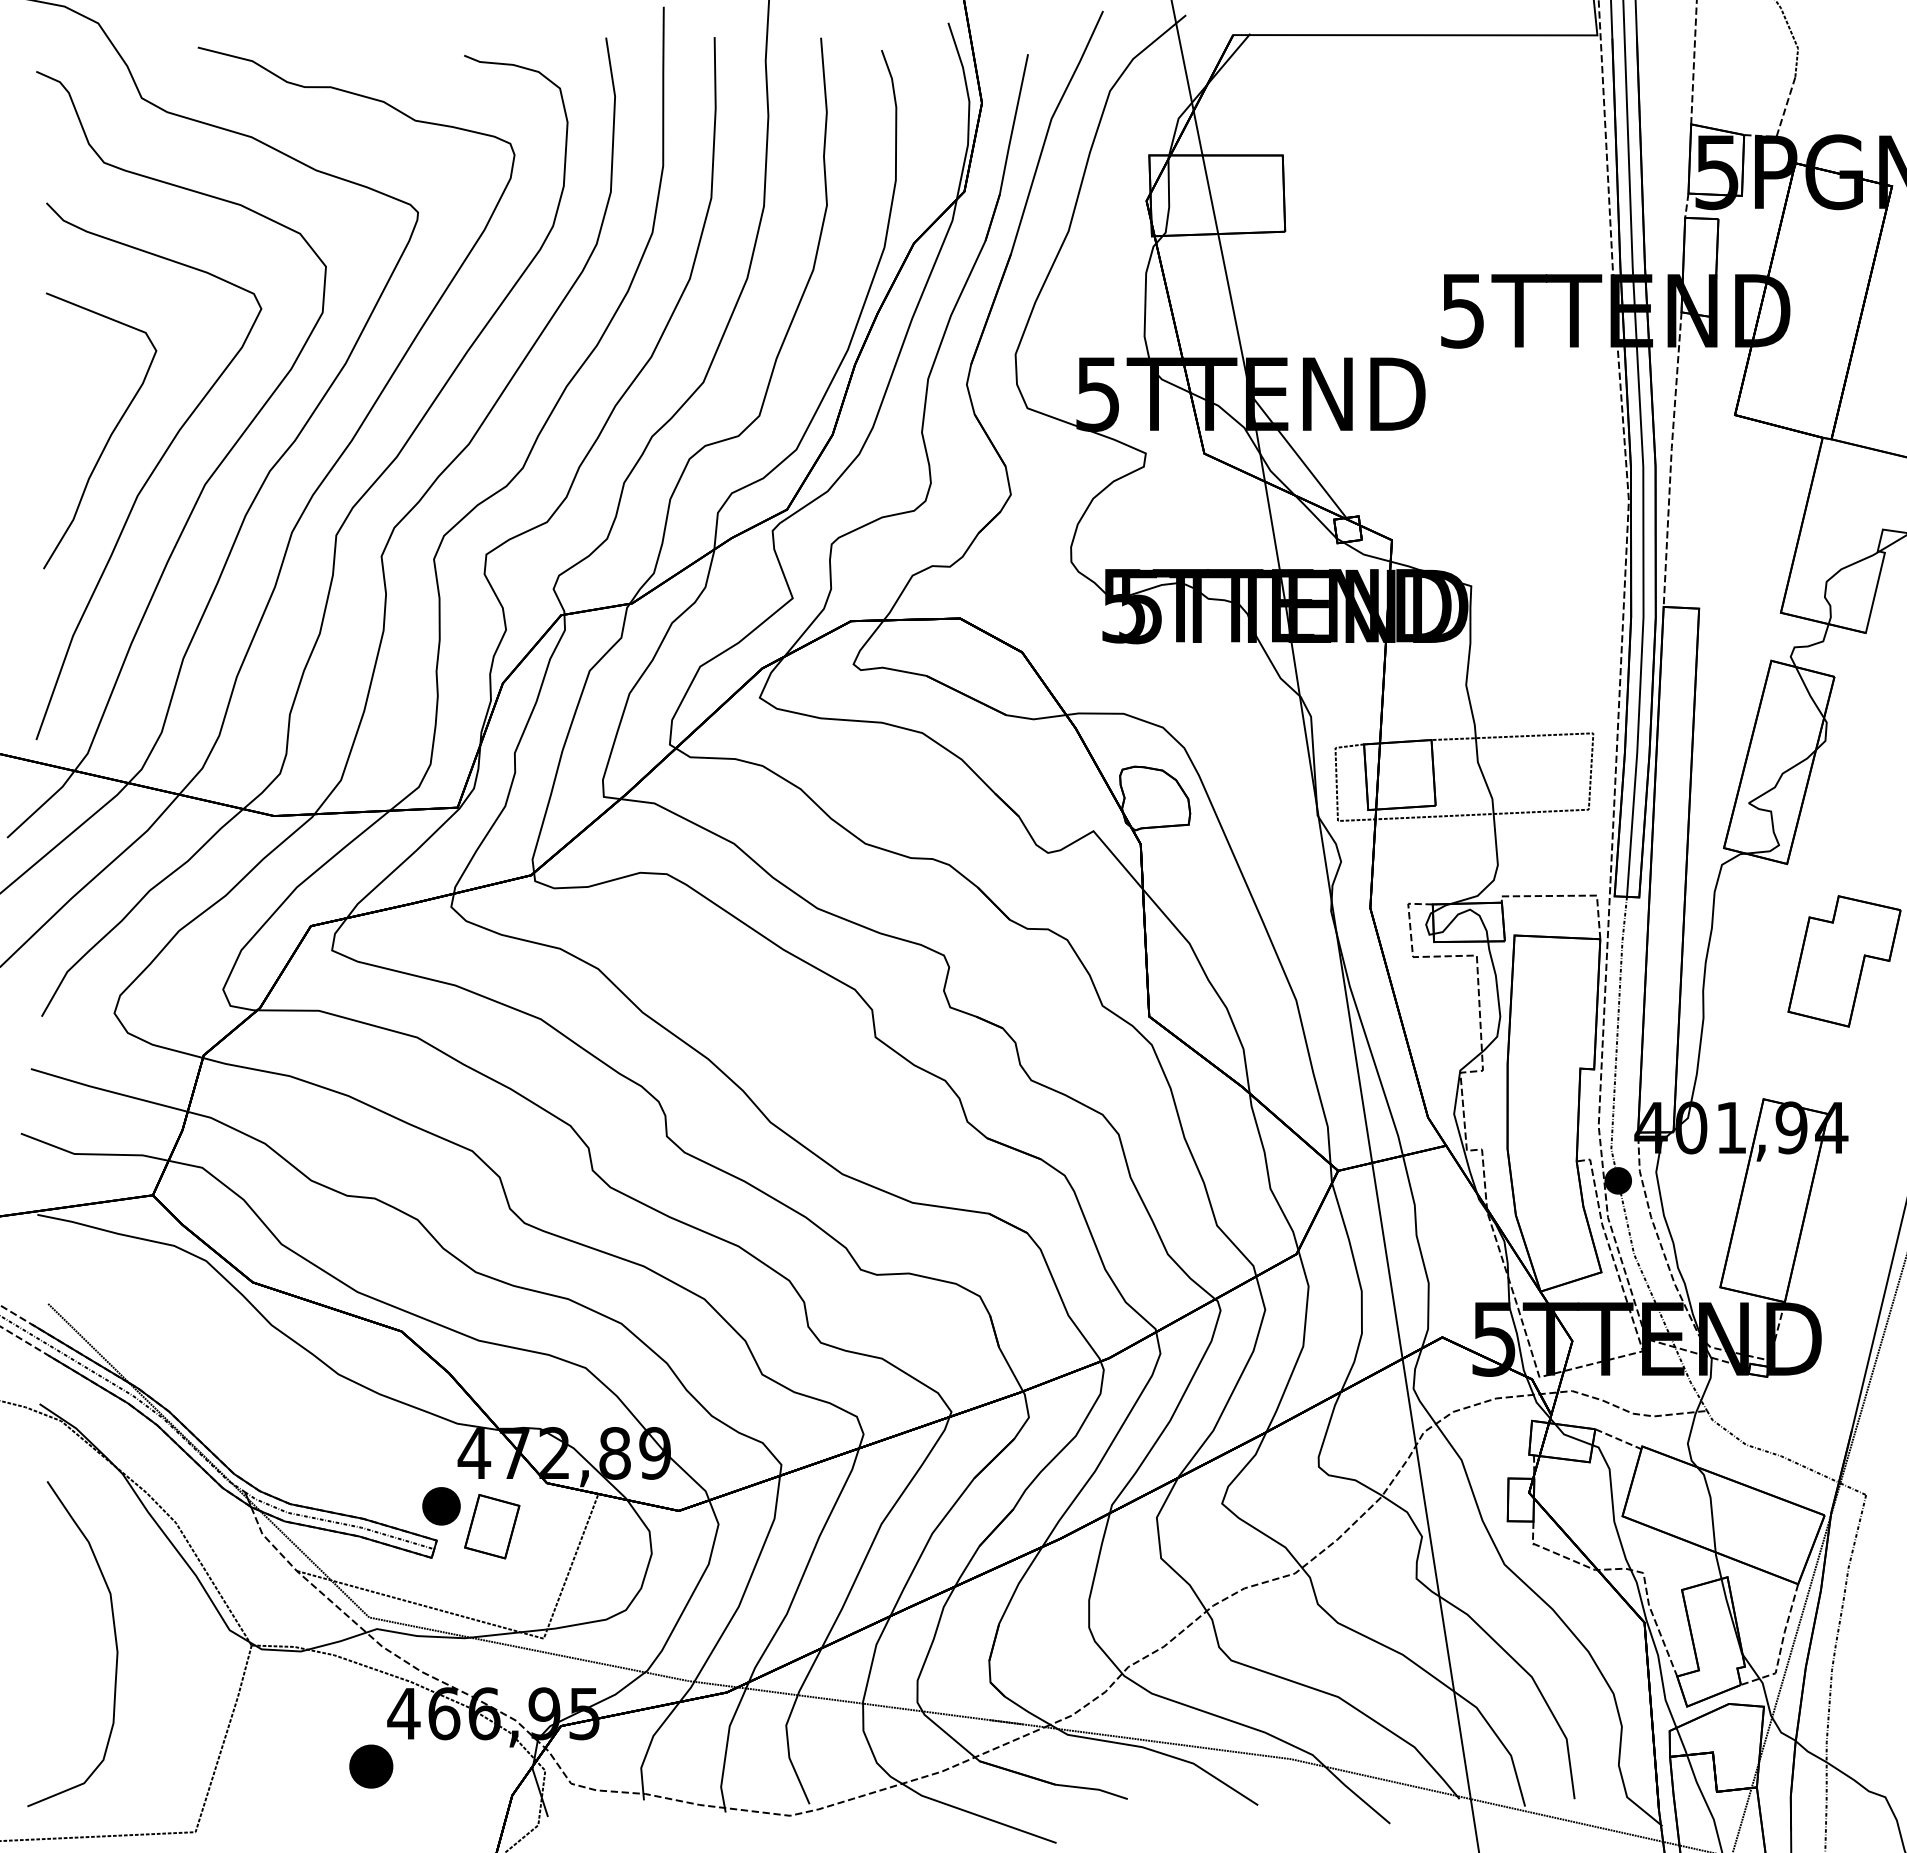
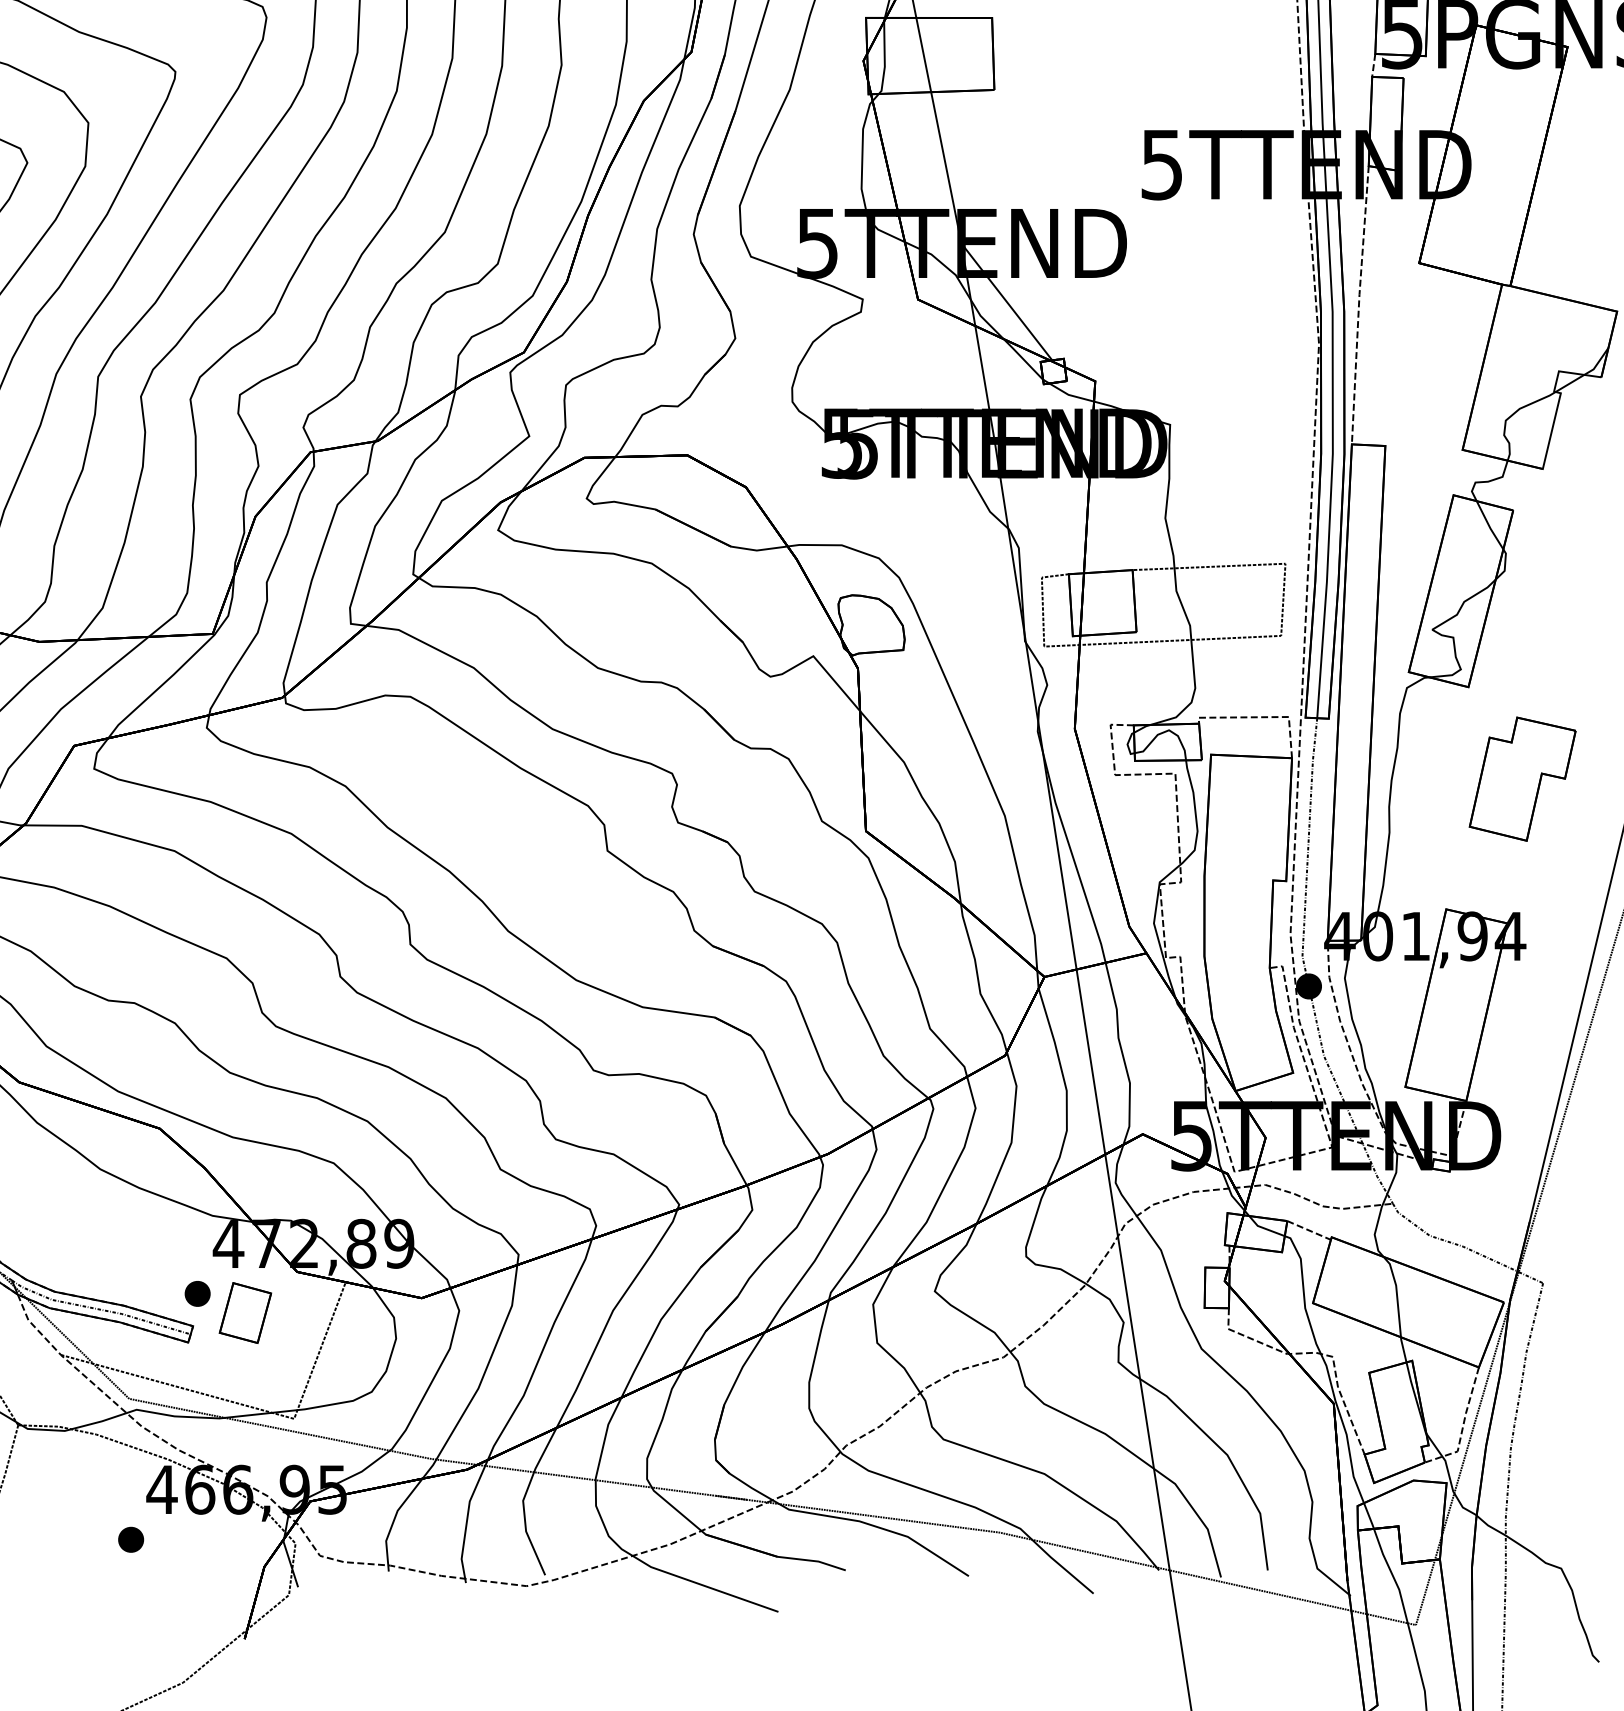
part: (441, 1506) -> (197, 1294), size x0.71
part: (370, 1766) -> (130, 1539), size x0.62

